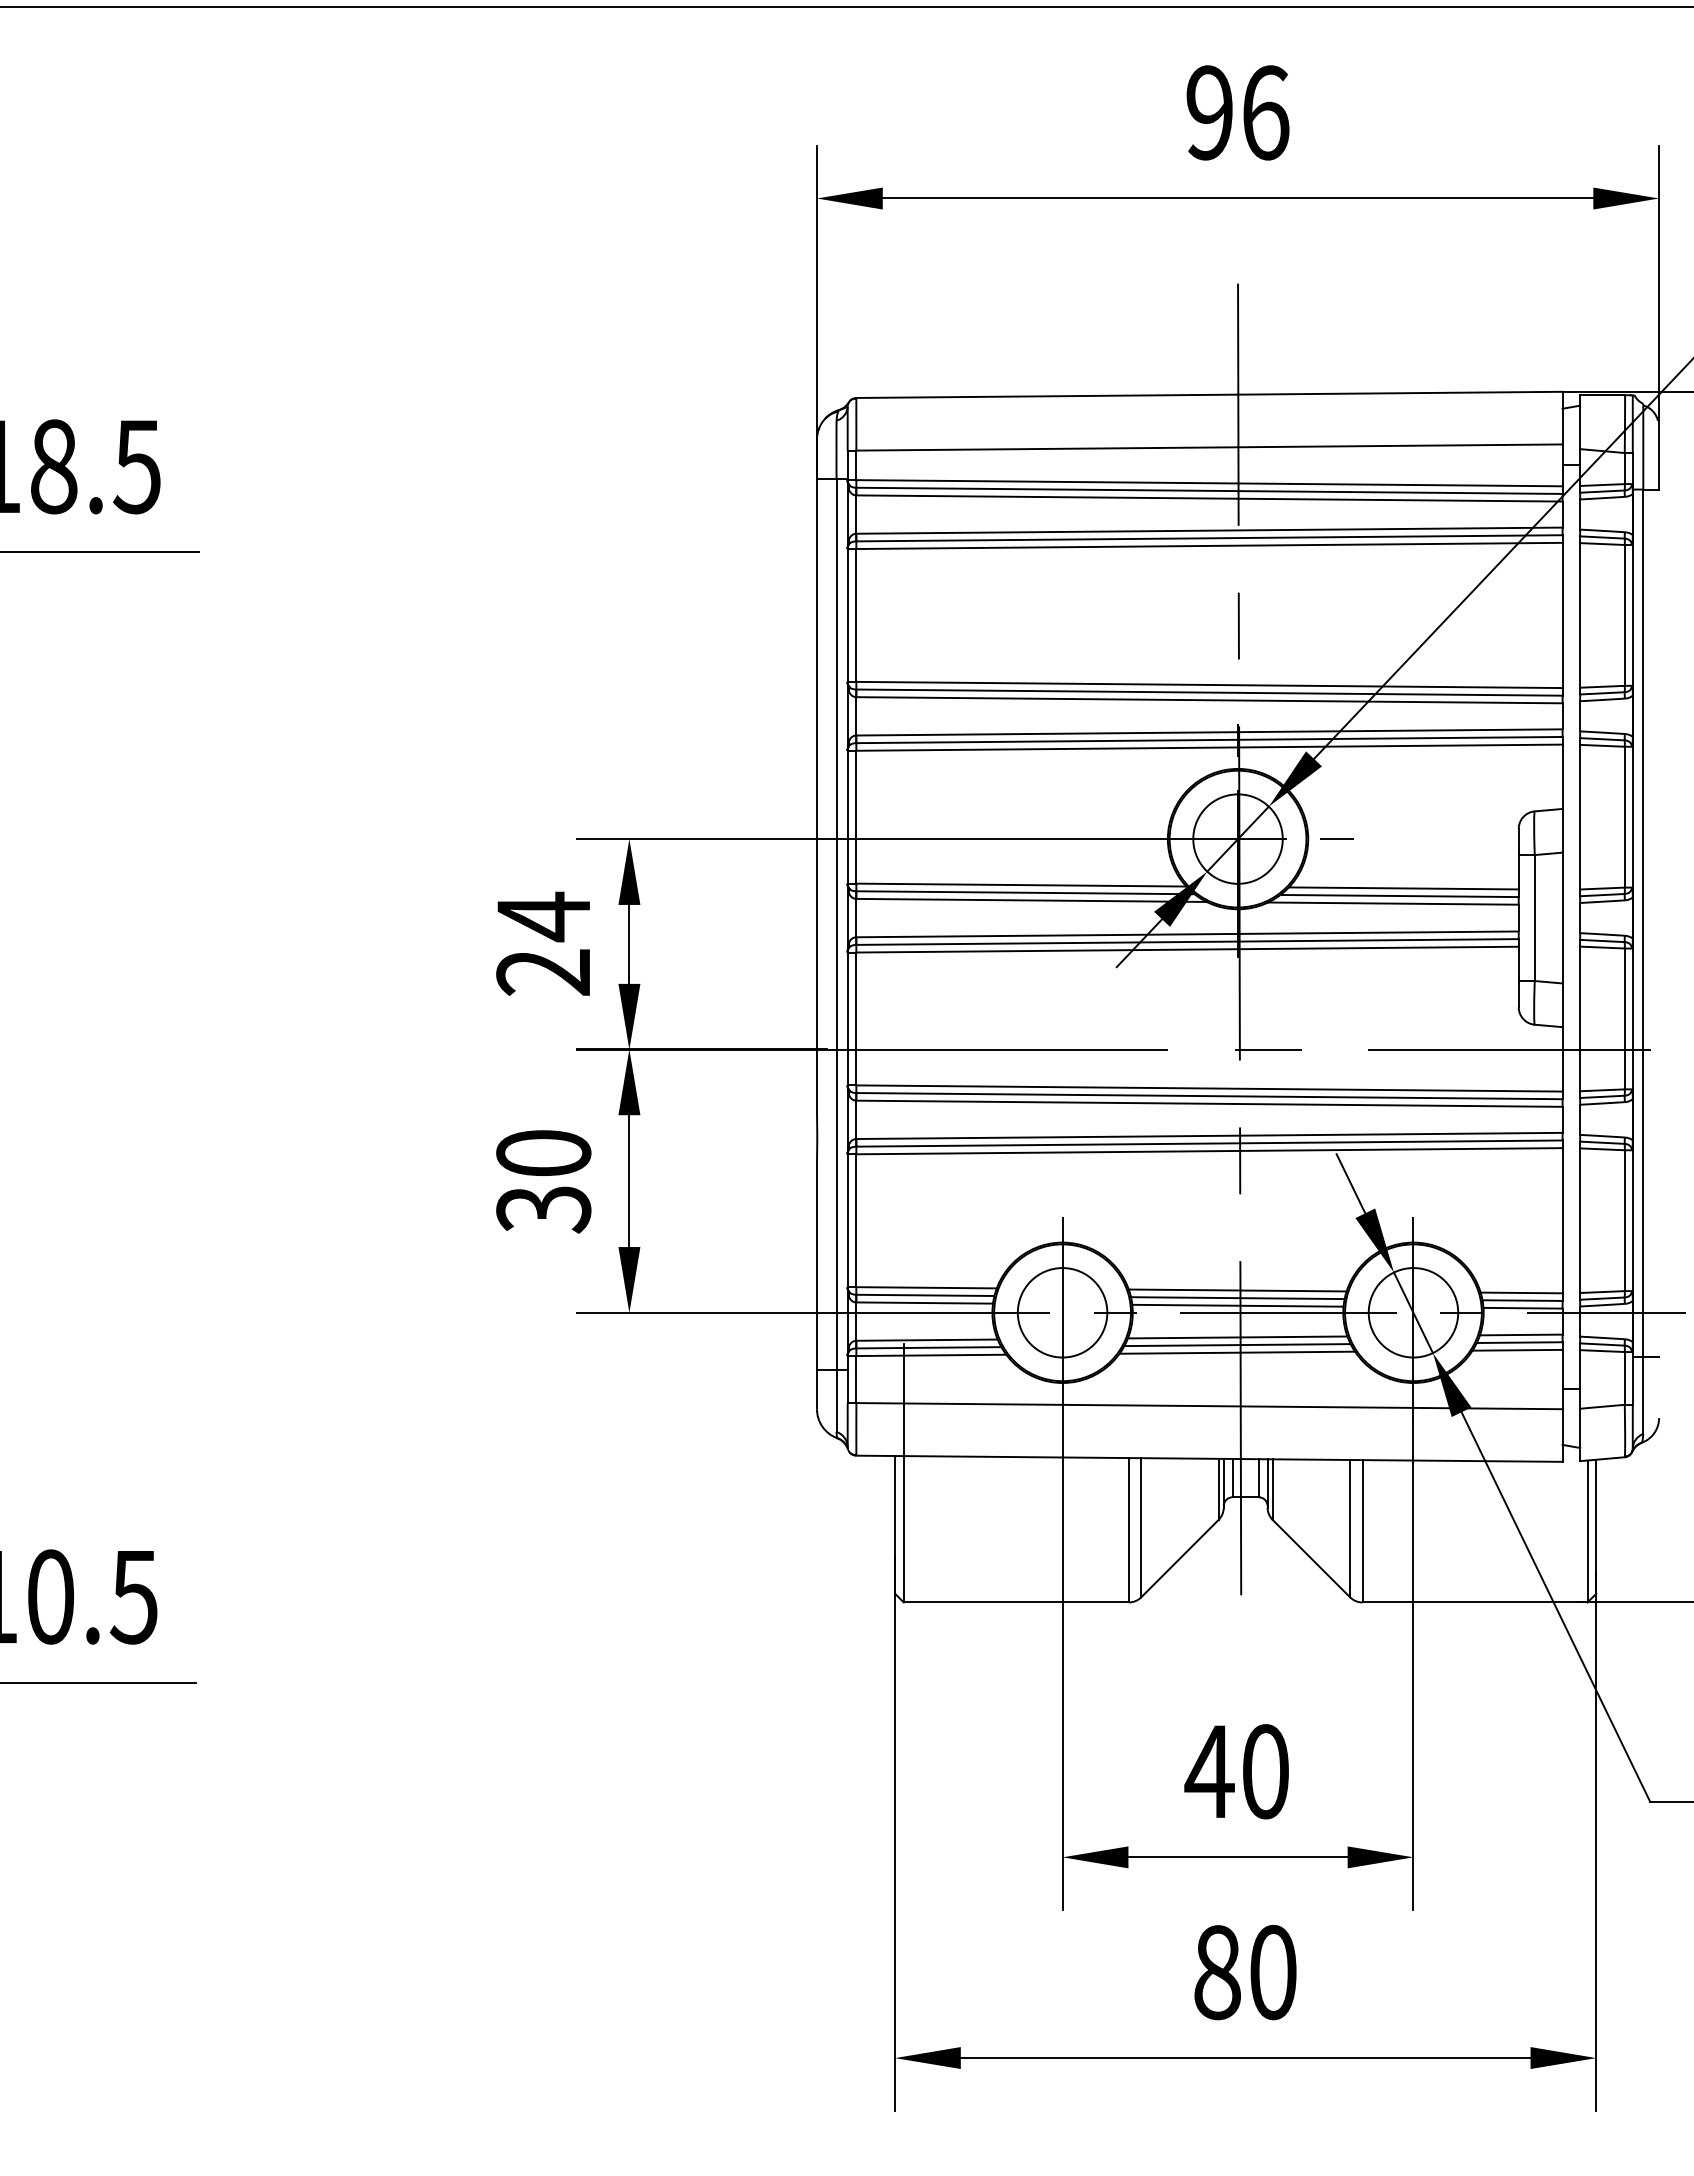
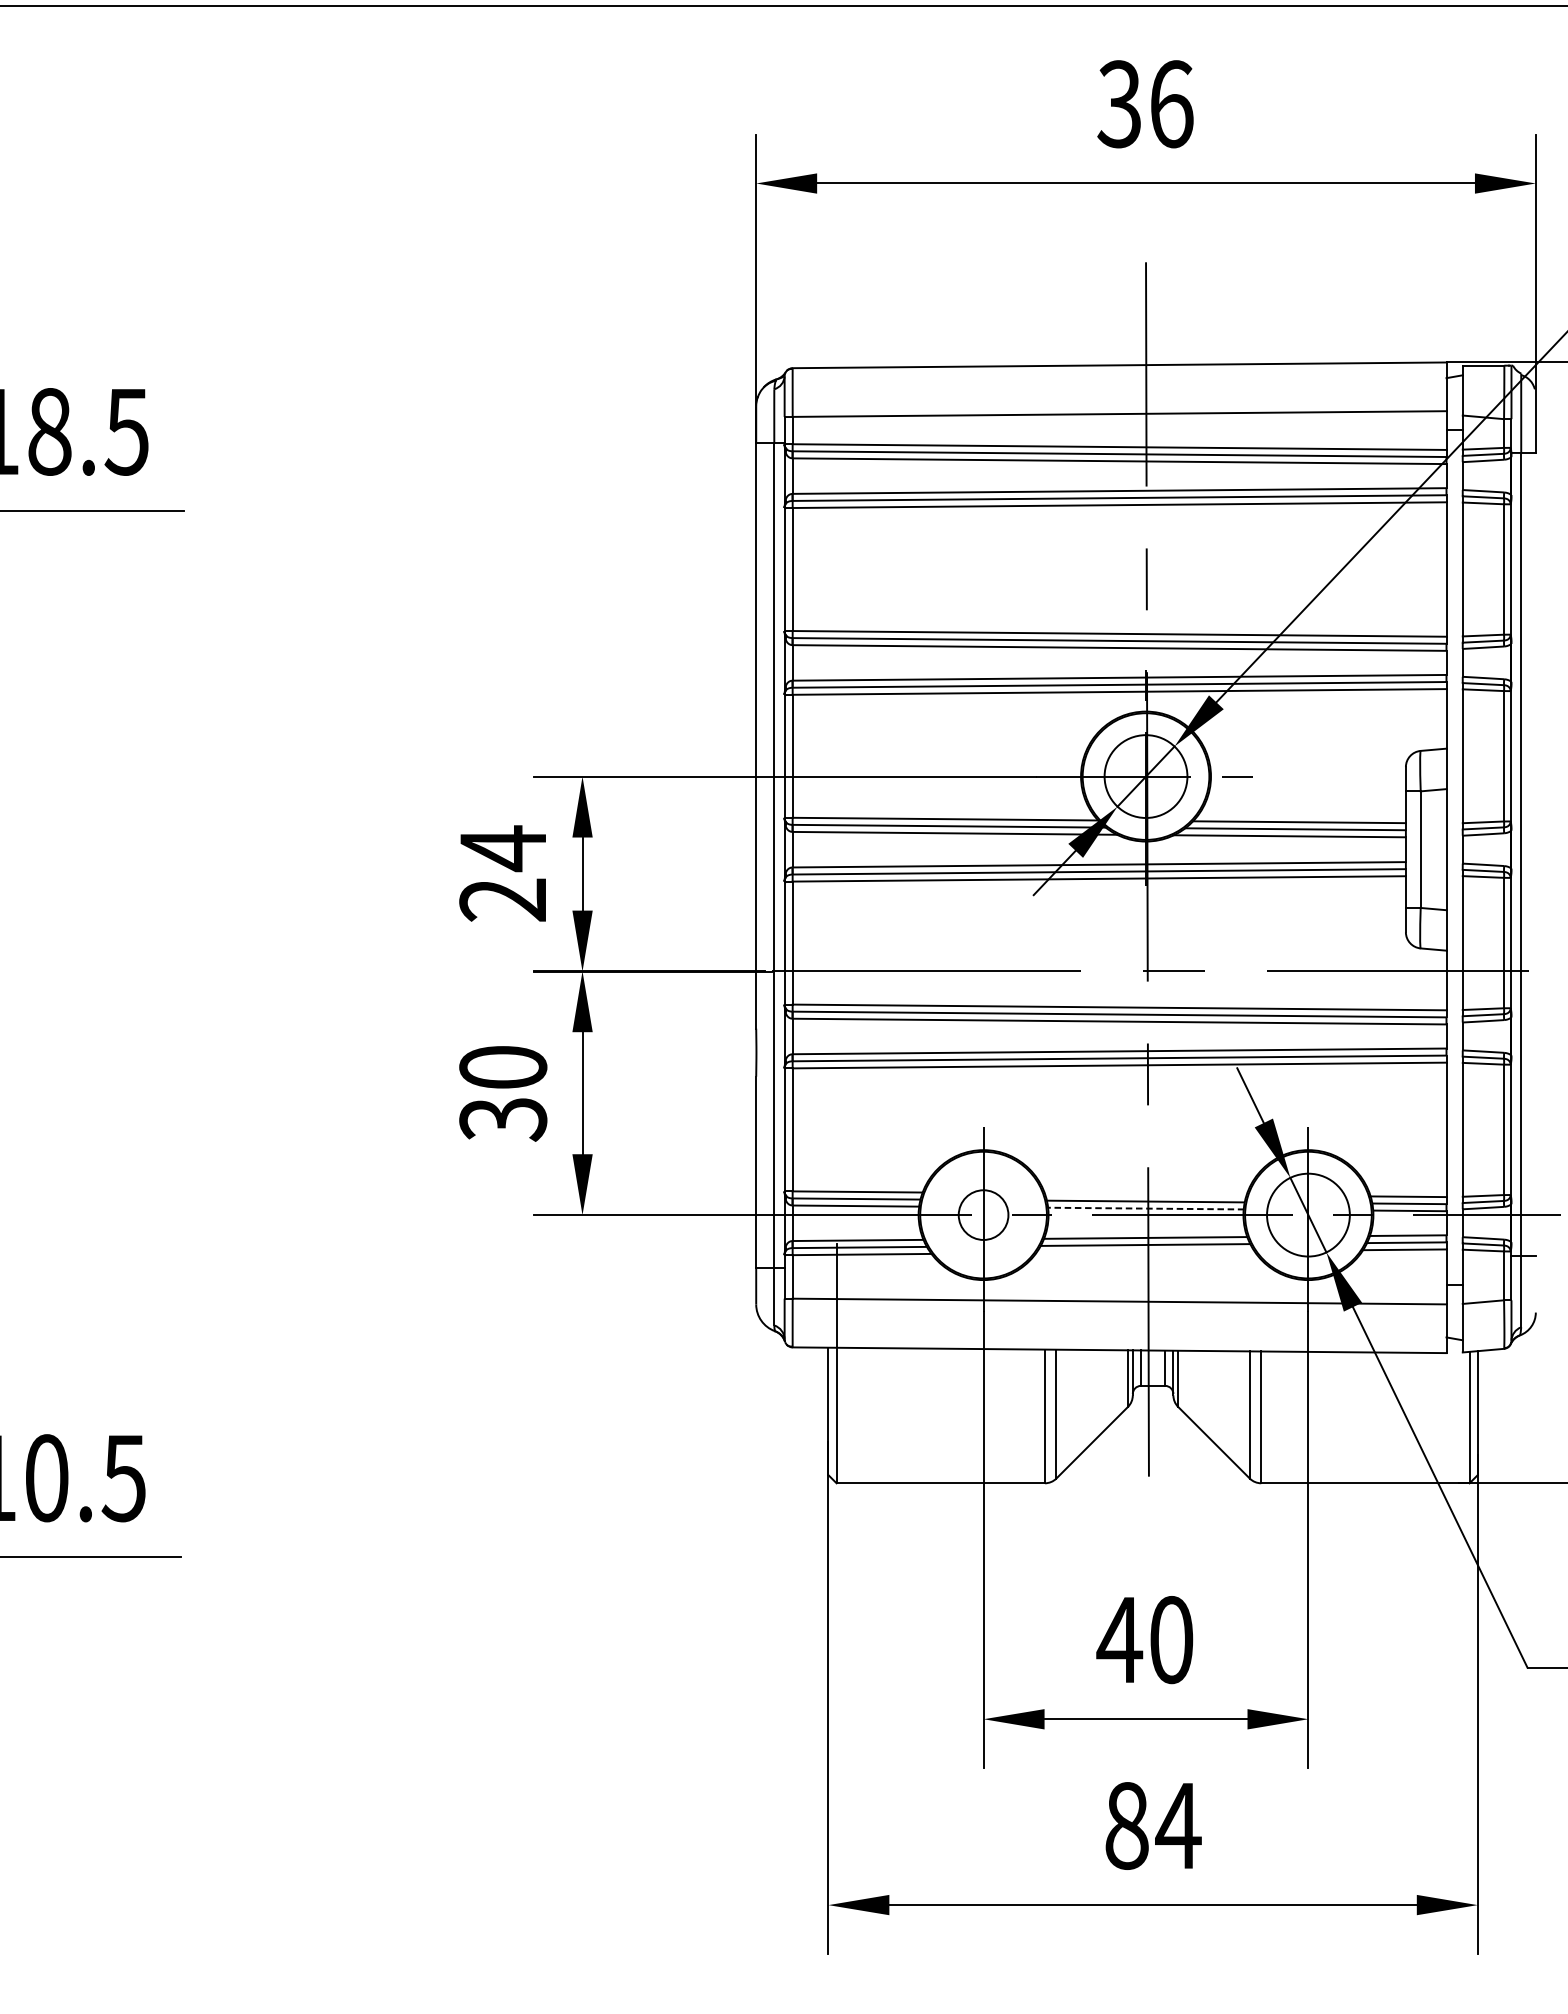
text: (1208, 112) -> (1118, 103), 96 -> 36
line: (1237, 1290) -> (1145, 1194), removed
line: (1236, 1305) -> (1144, 1208), solid -> dashed
circle: (1062, 1312) -> (983, 1214), size x0.6
line: (1237, 1352) -> (1145, 1251), removed
text: (1272, 1972) -> (1177, 1825), 80 -> 84

